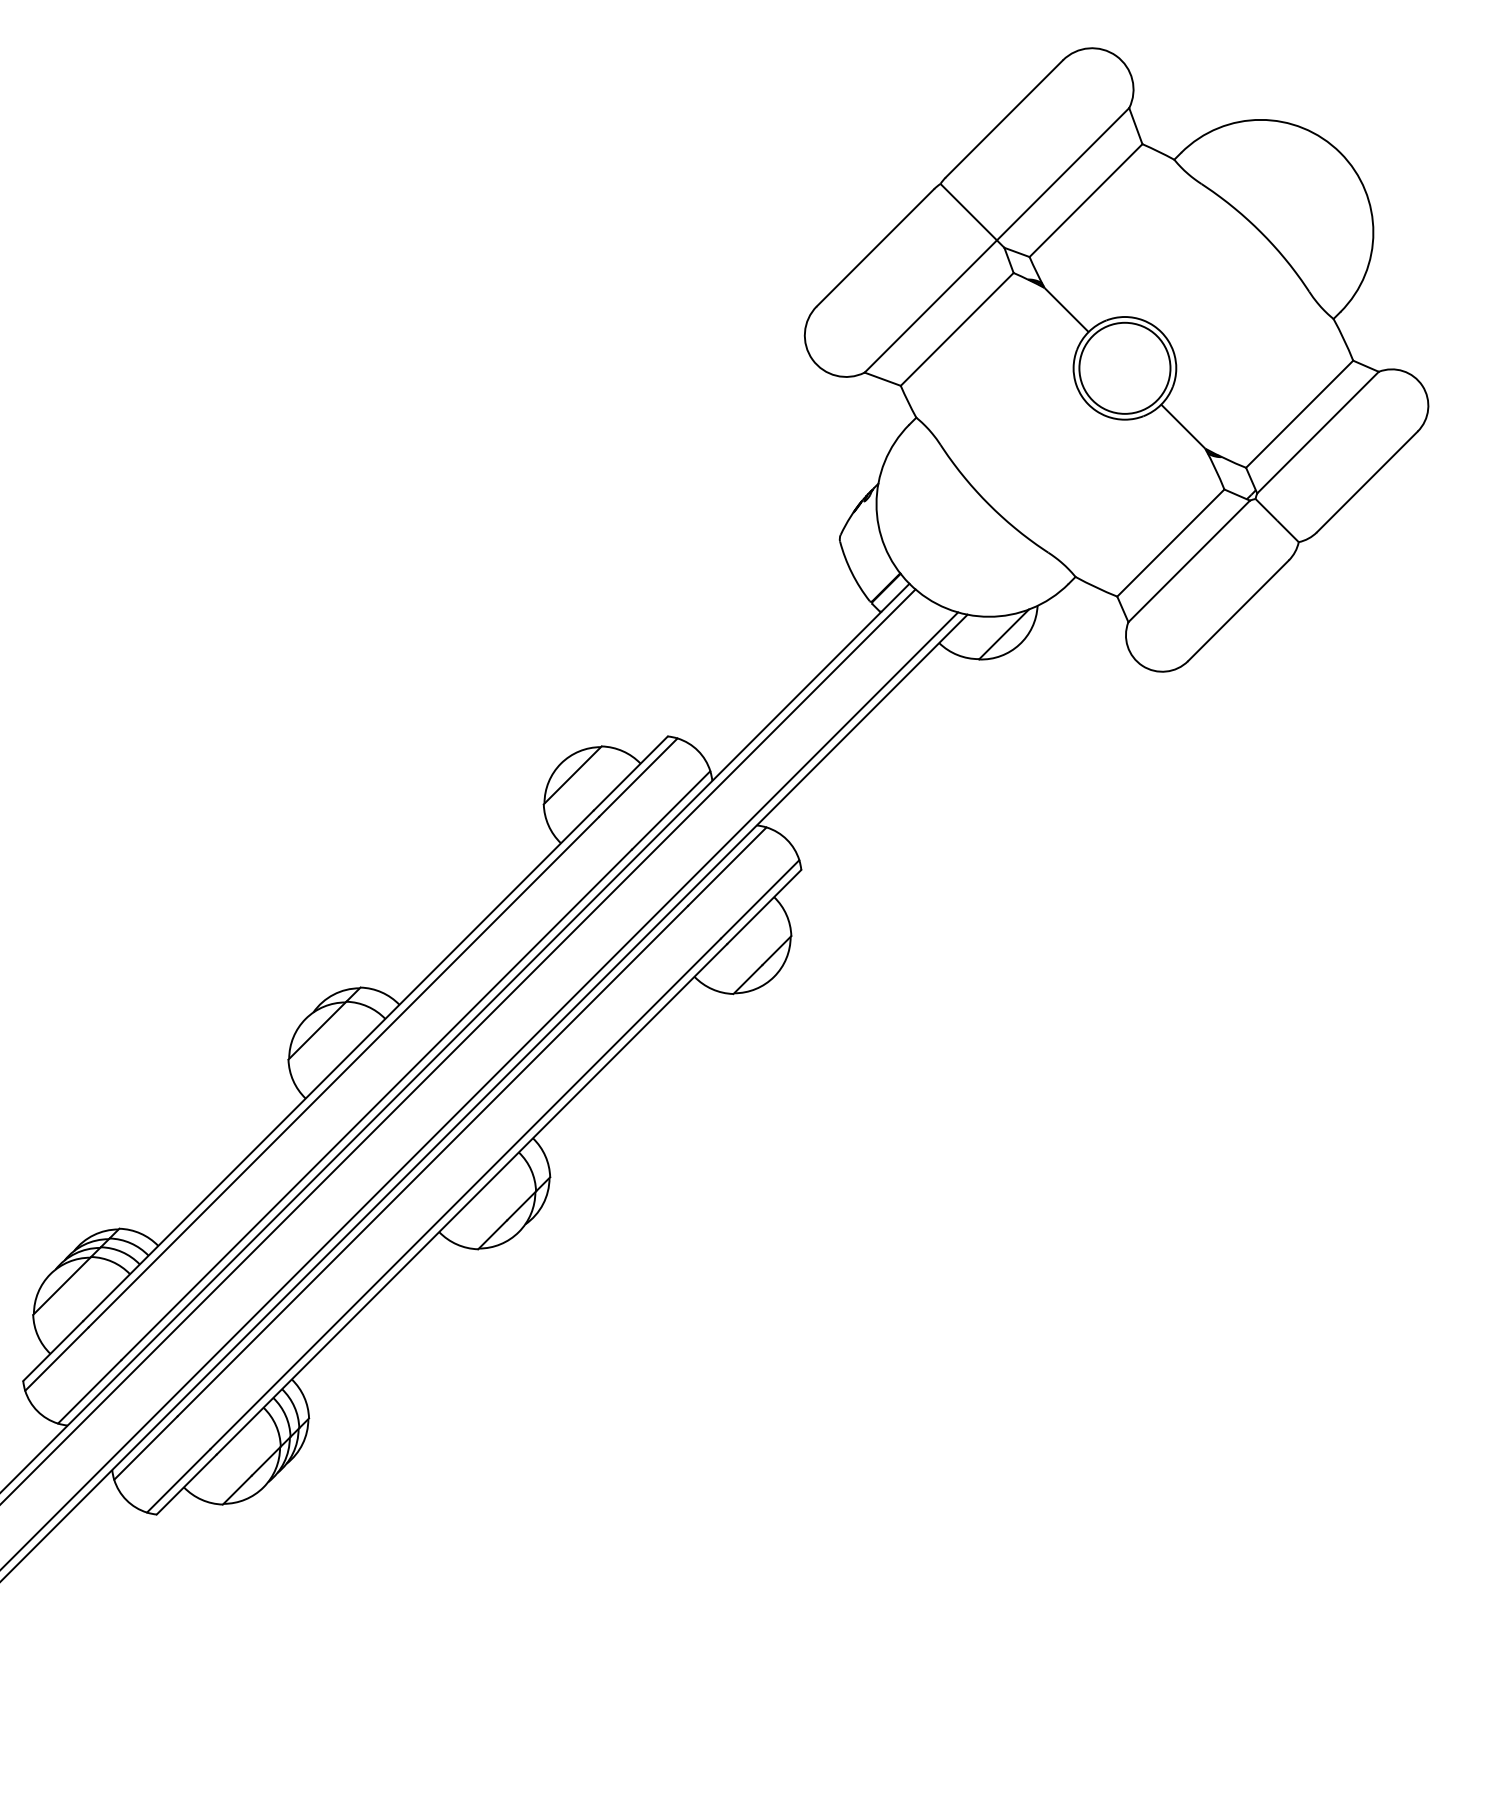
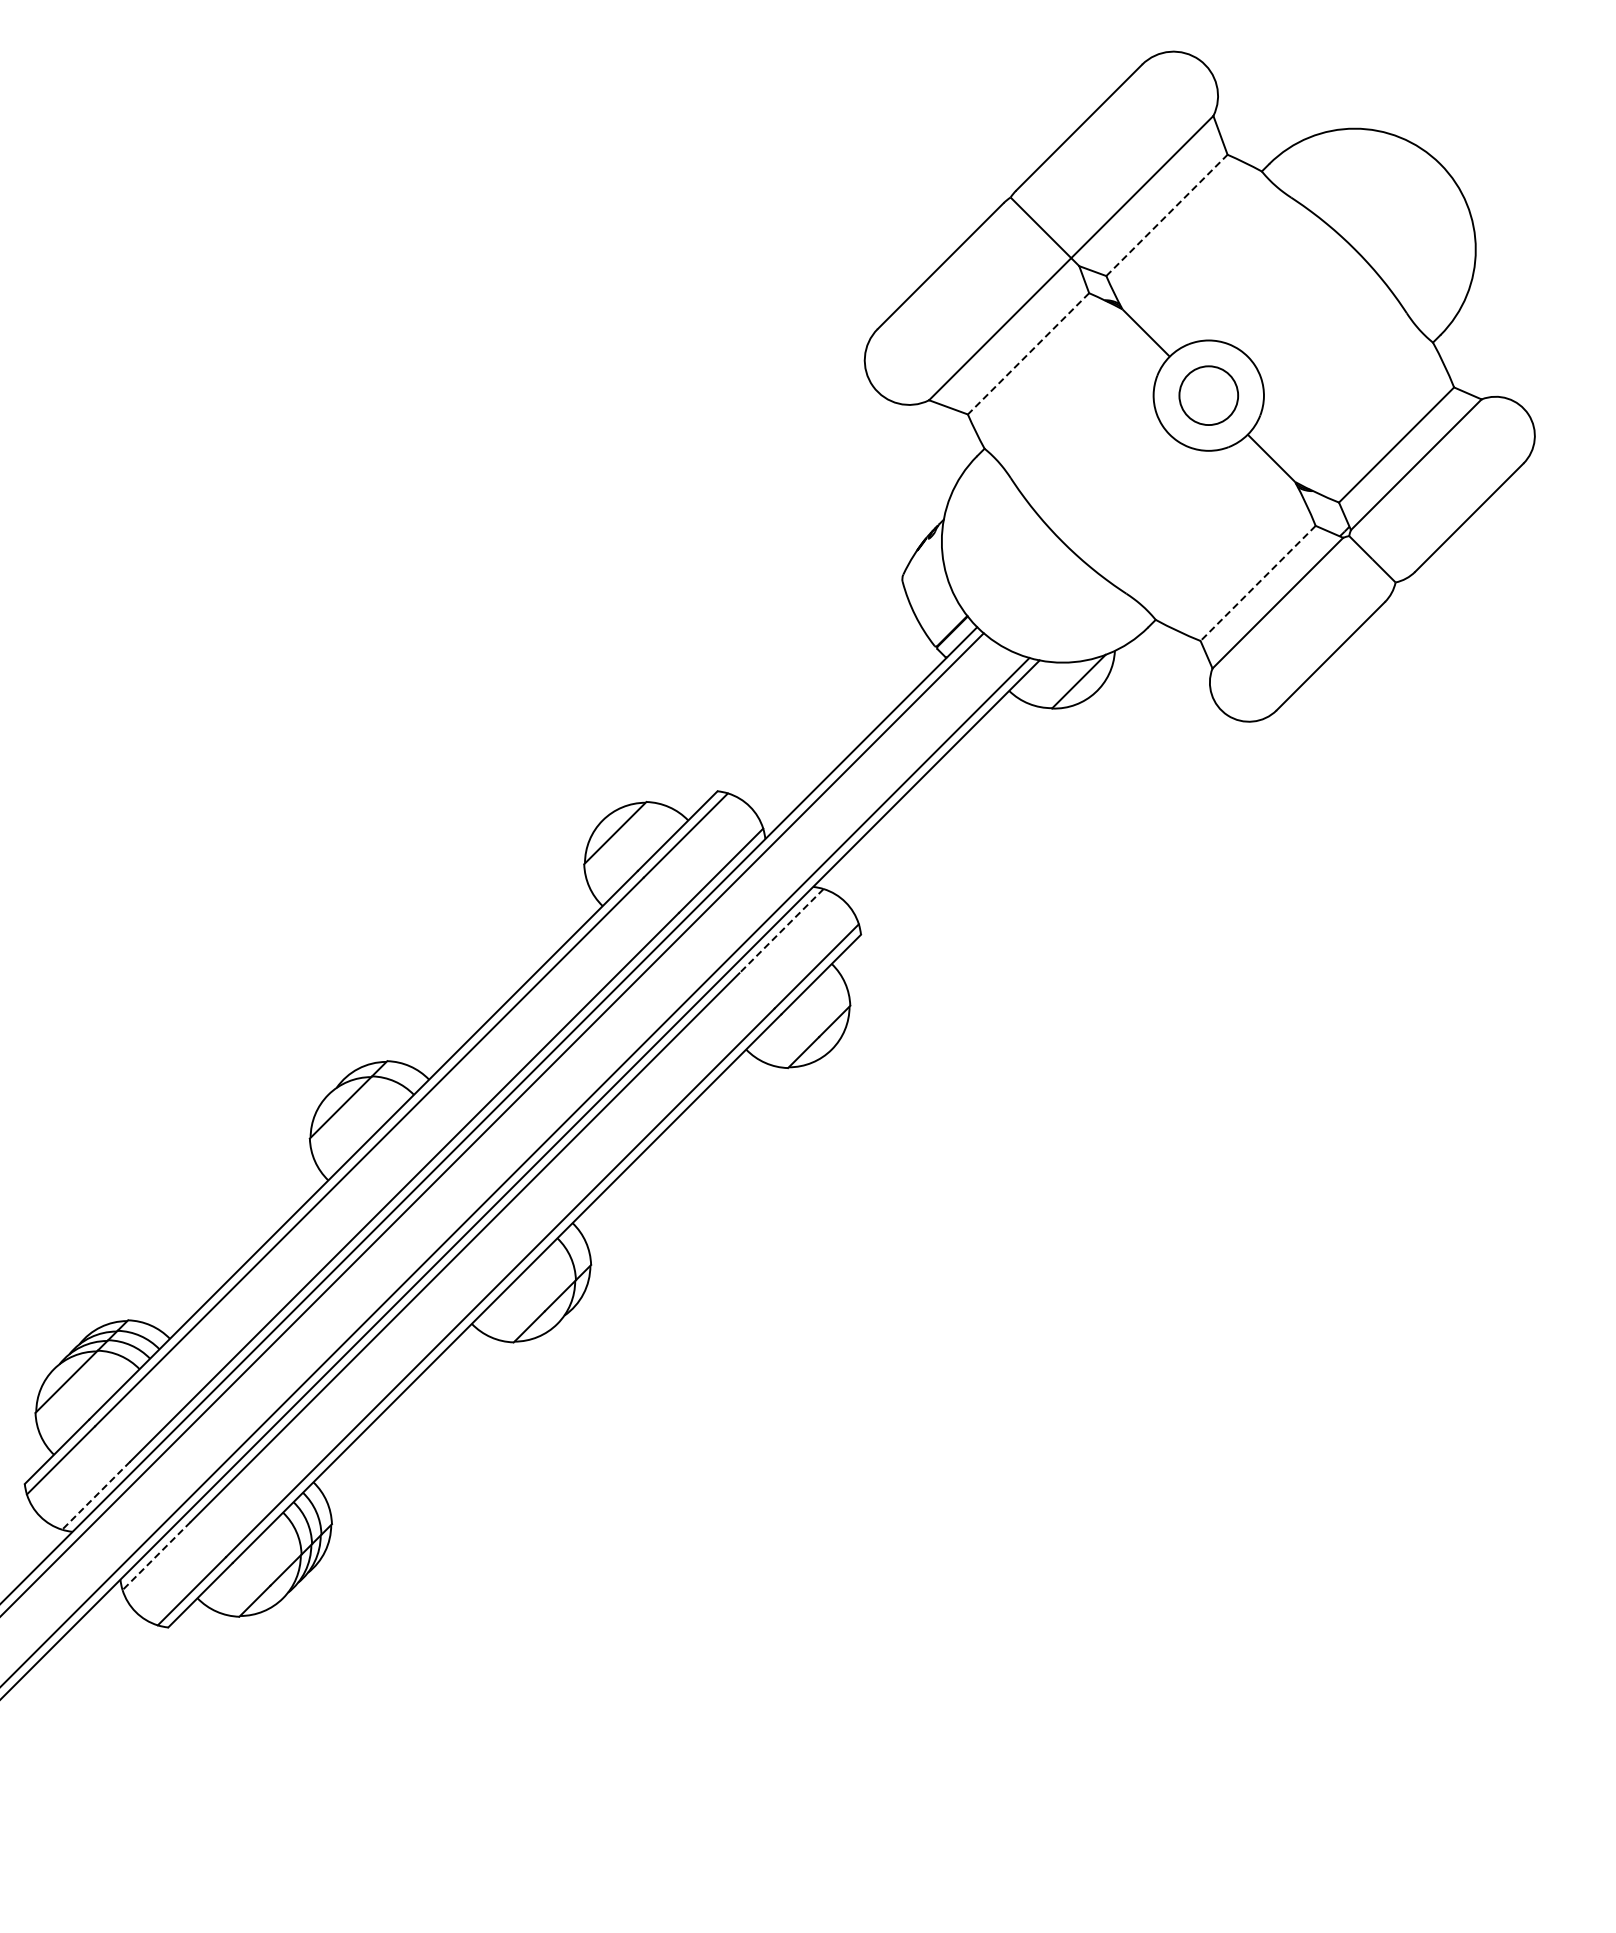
line: (1085, 200) -> (1166, 215), solid -> dashed
line: (957, 329) -> (1028, 353), solid -> dashed
circle: (1124, 368) -> (1208, 395), size x0.6
line: (1170, 543) -> (1257, 583), solid -> dashed
line: (727, 866) -> (781, 931), solid -> dashed
line: (89, 1391) -> (95, 1495), solid -> dashed
line: (145, 1448) -> (156, 1556), solid -> dashed

